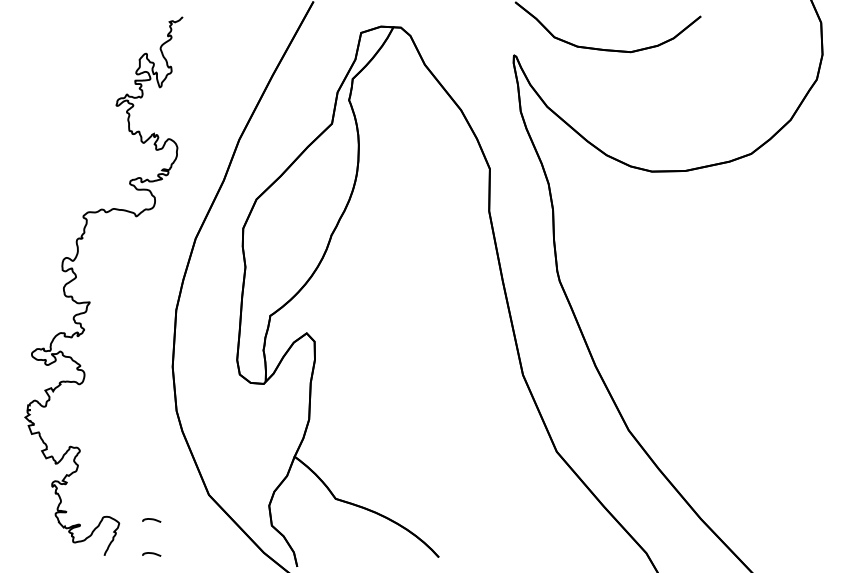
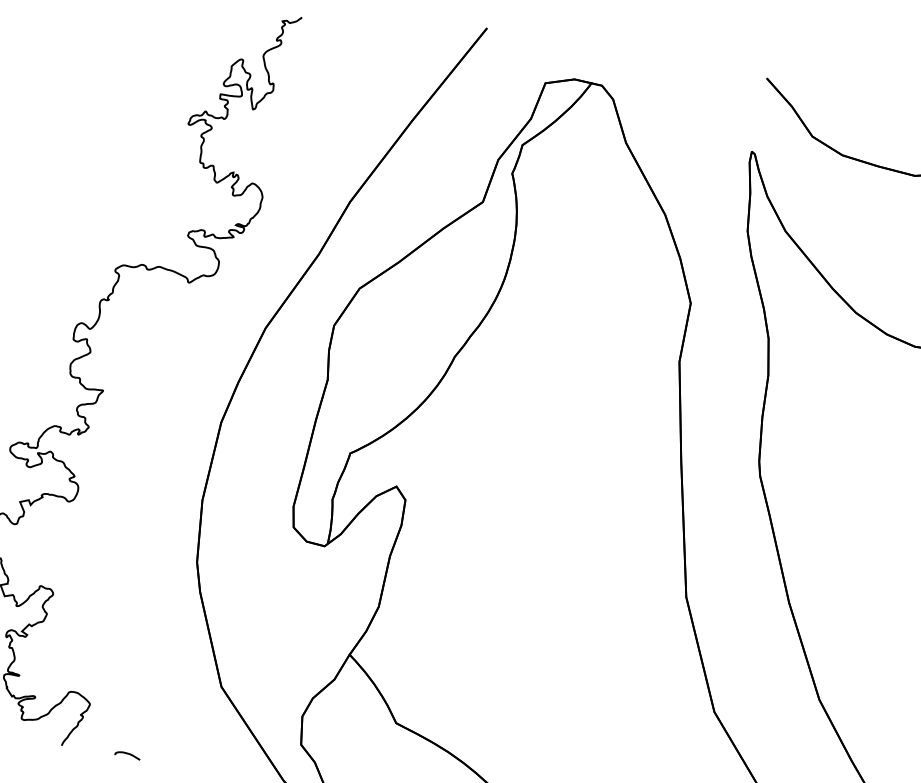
curve: (151, 520) -> (135, 708), removed

